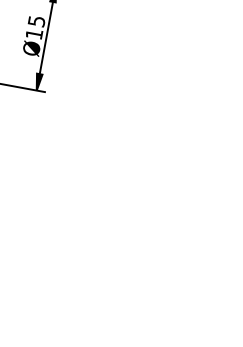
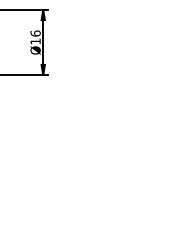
text: (36, 21) -> (35, 33), Ø15 -> Ø16

